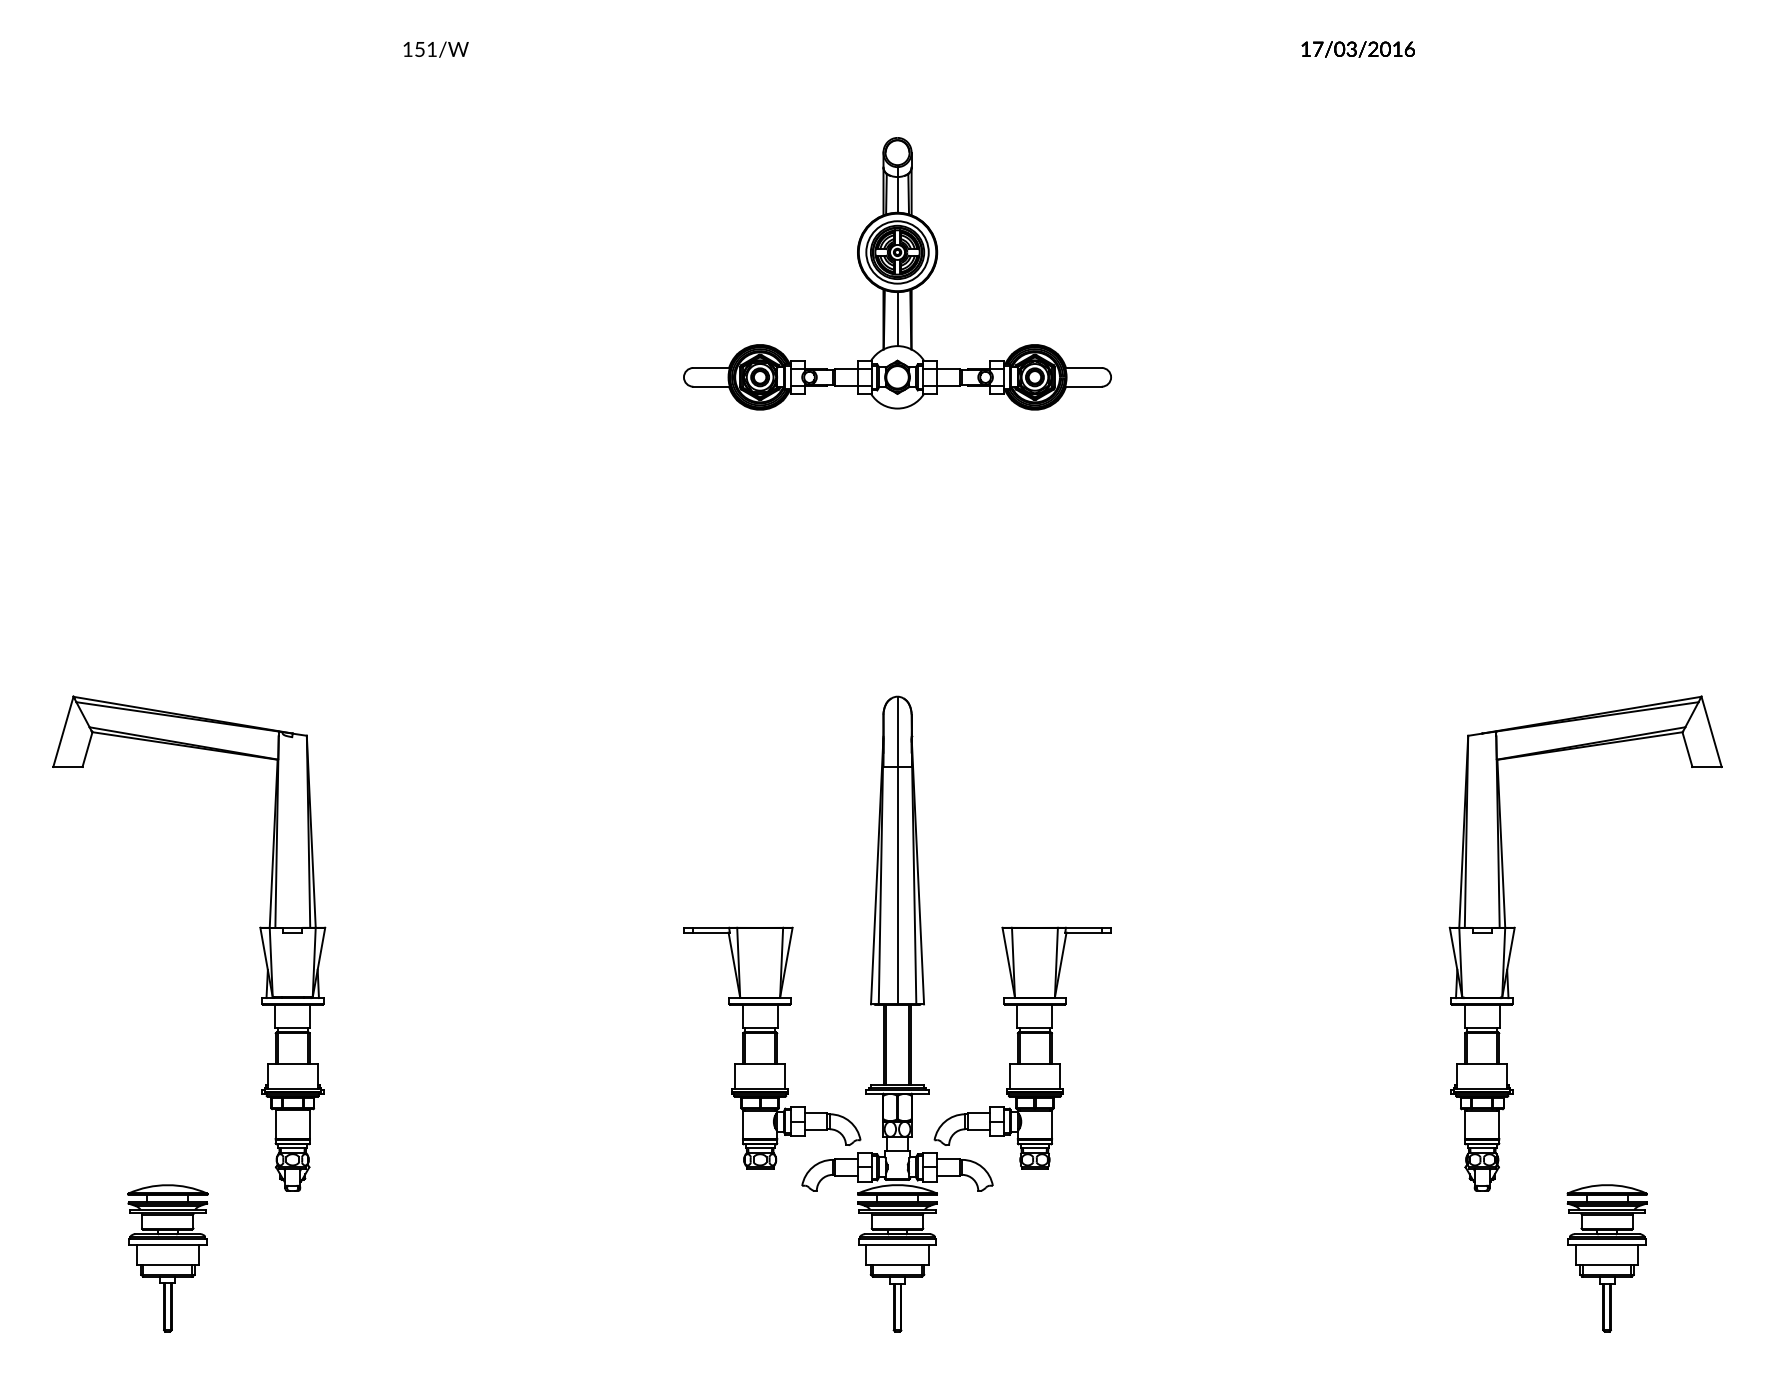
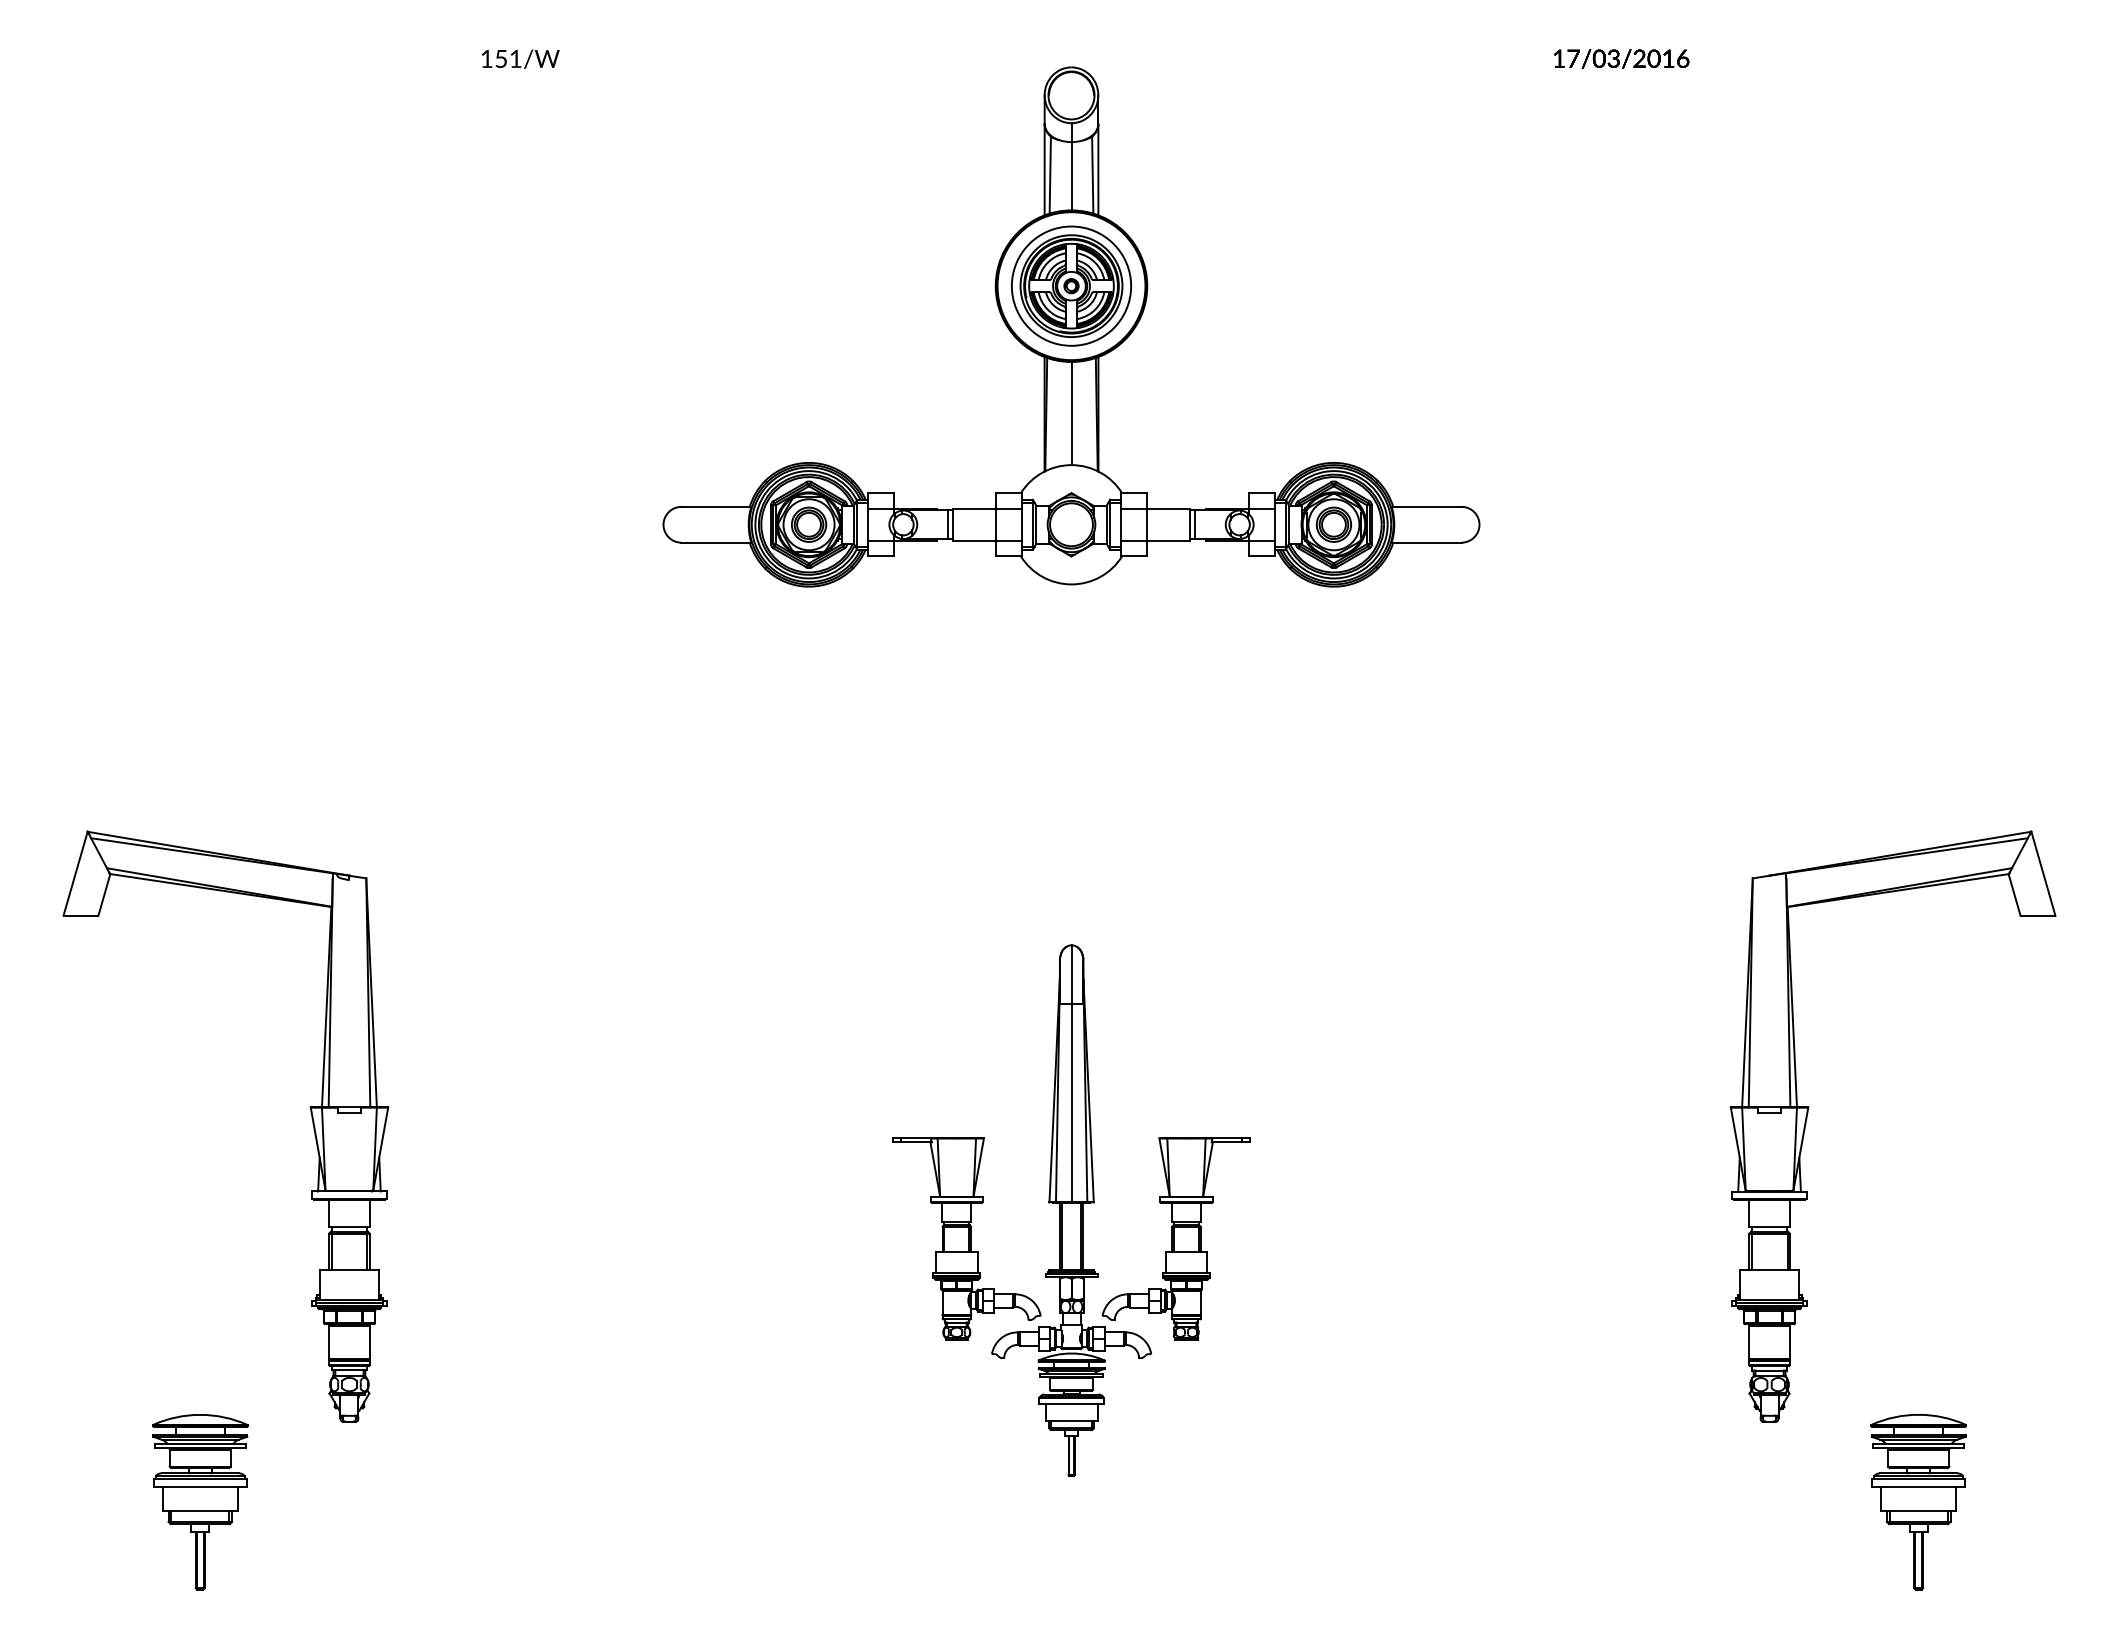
part: (897, 273) -> (1071, 326), size x1.6
part: (897, 1014) -> (1071, 1210), size x0.7

